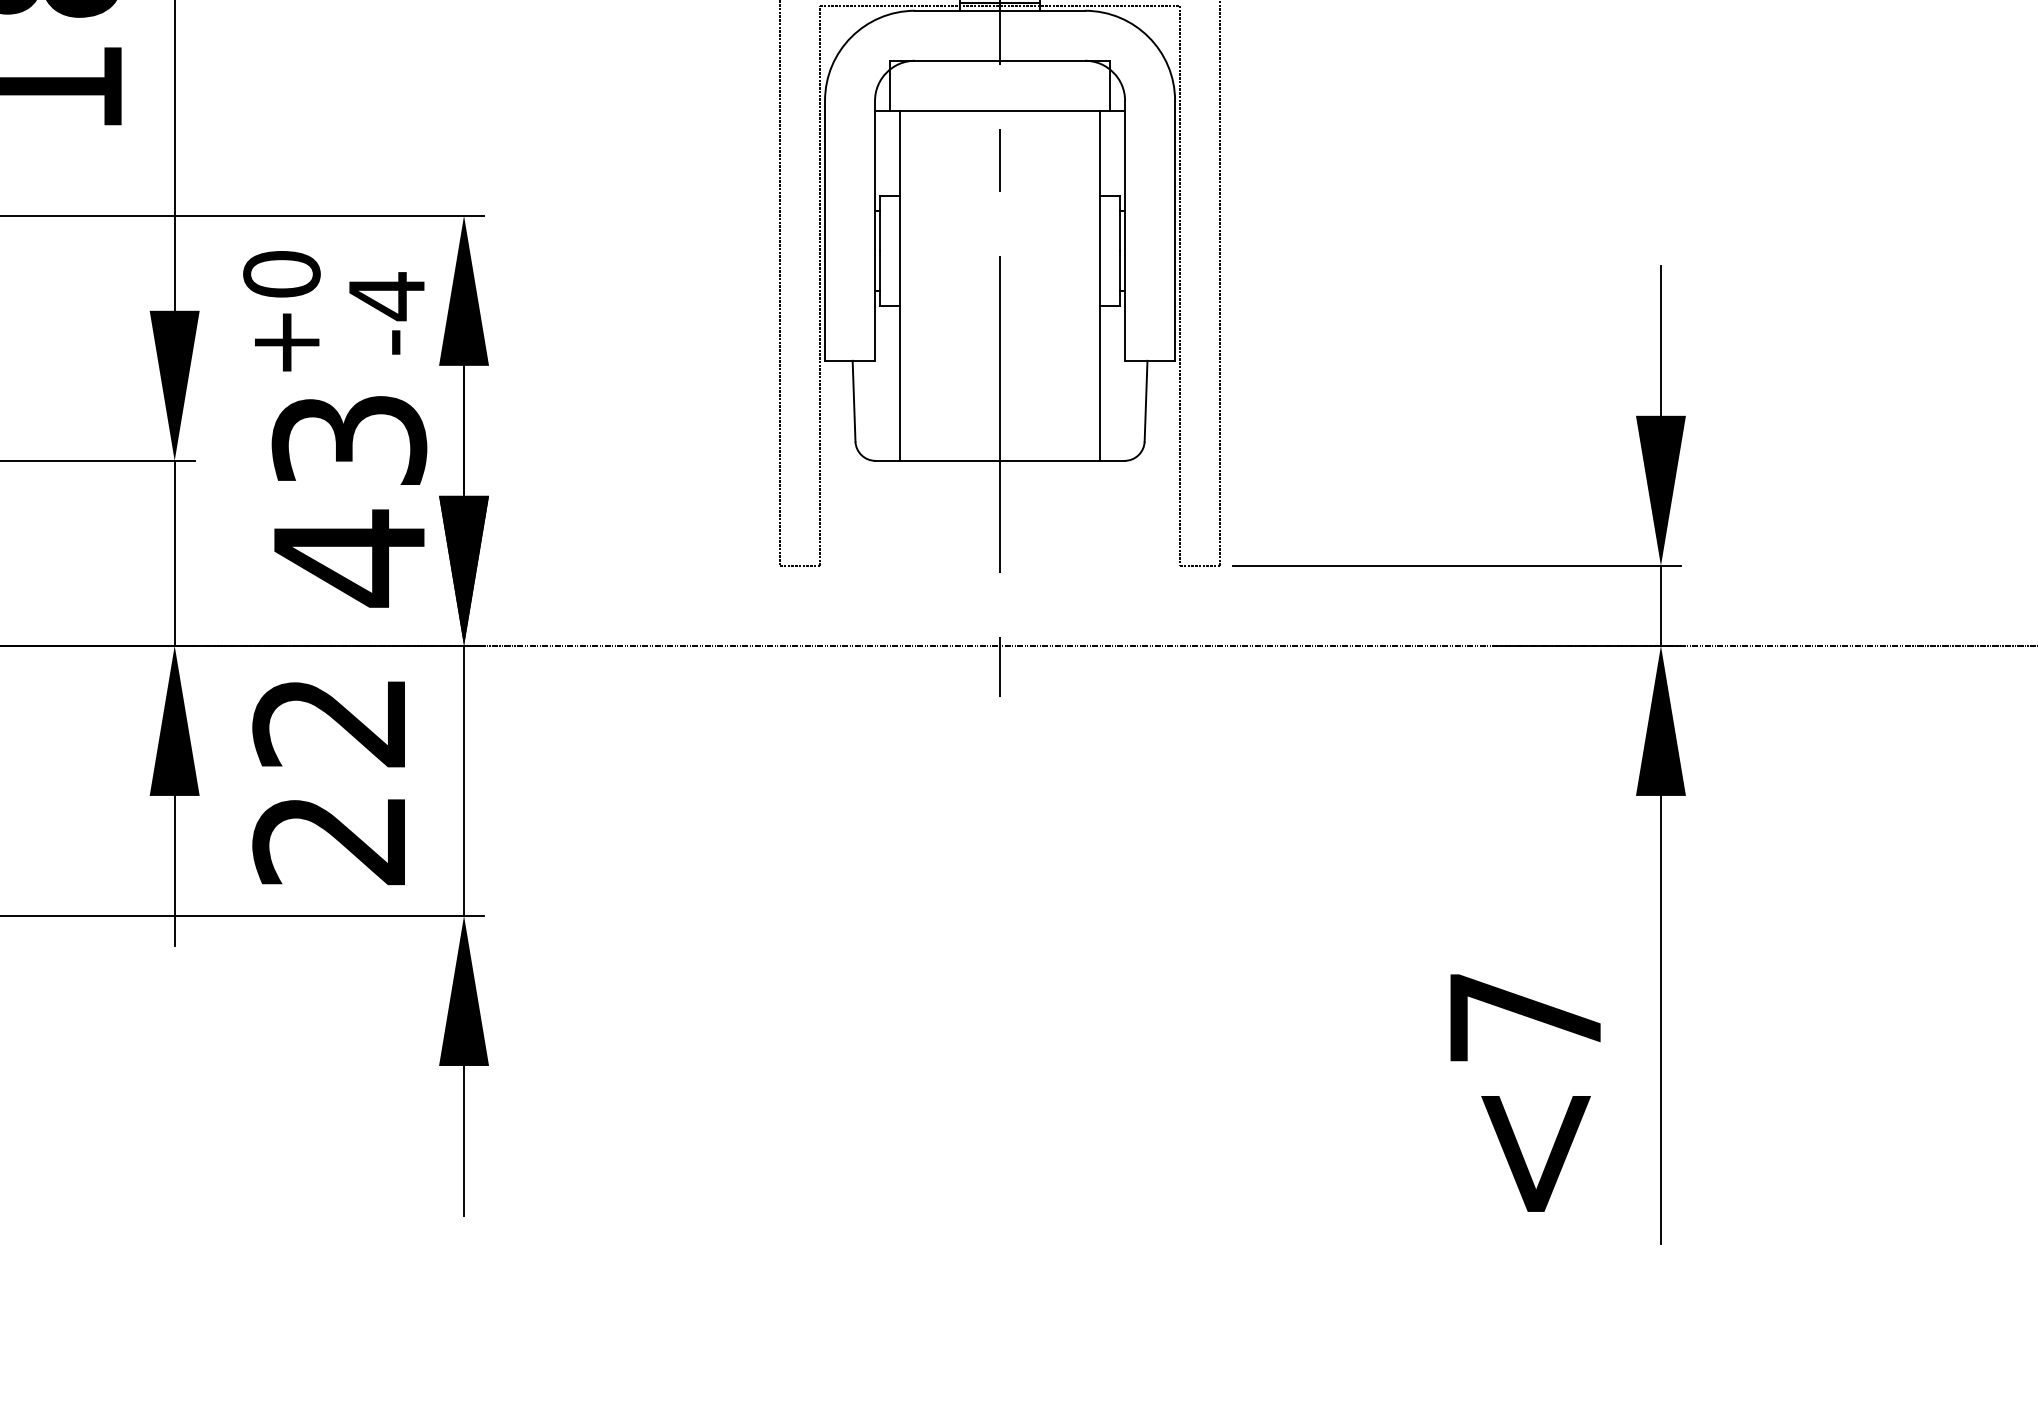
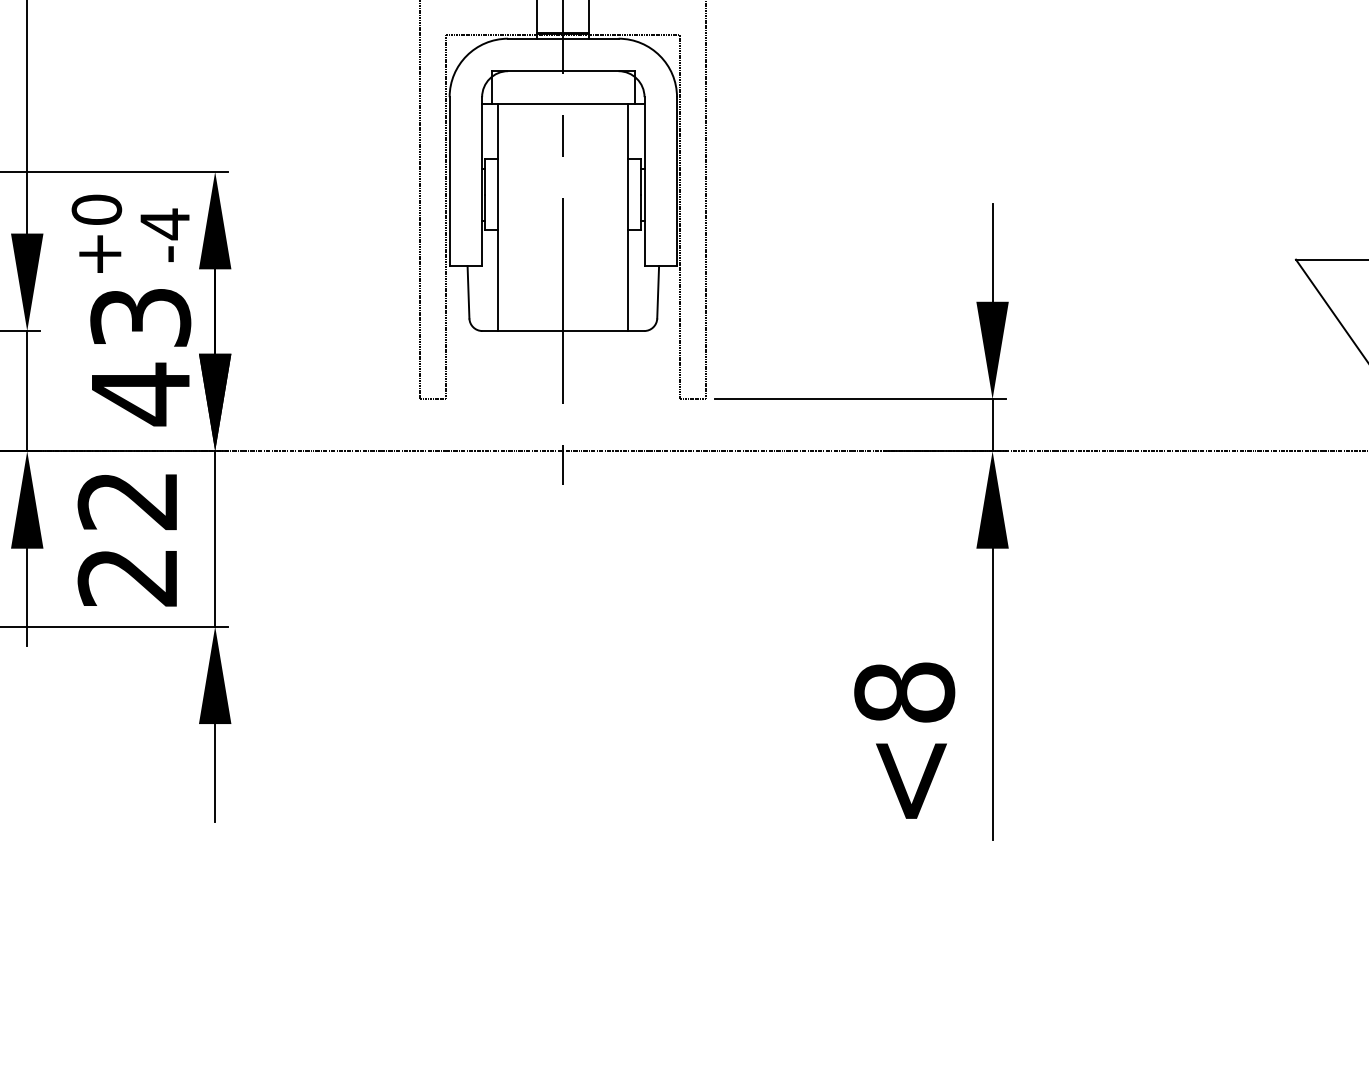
text: (1525, 1017) -> (904, 692), <7 -> <8

